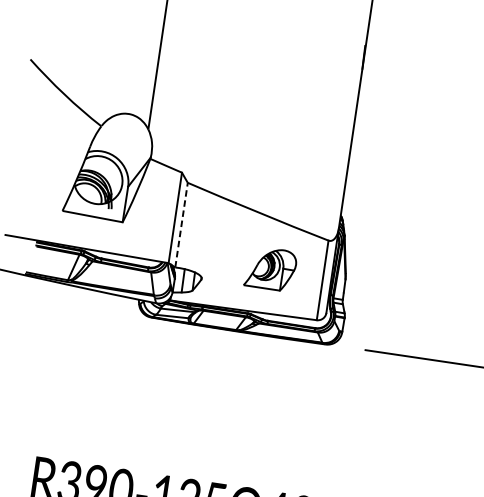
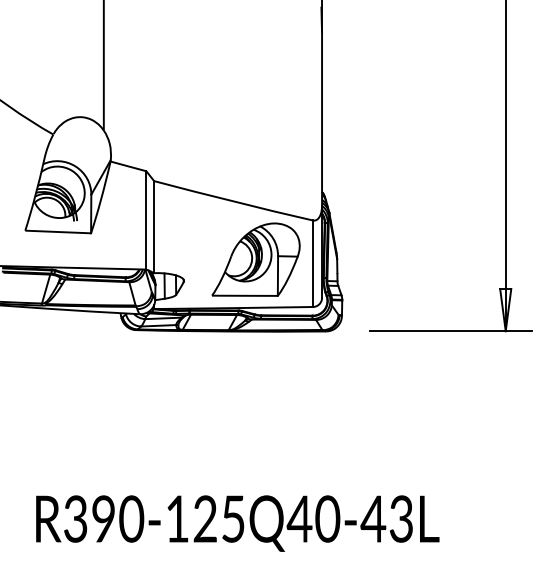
line: (181, 224) -> (154, 226), dashed -> solid
part: (270, 268) -> (255, 259), size x1.67

